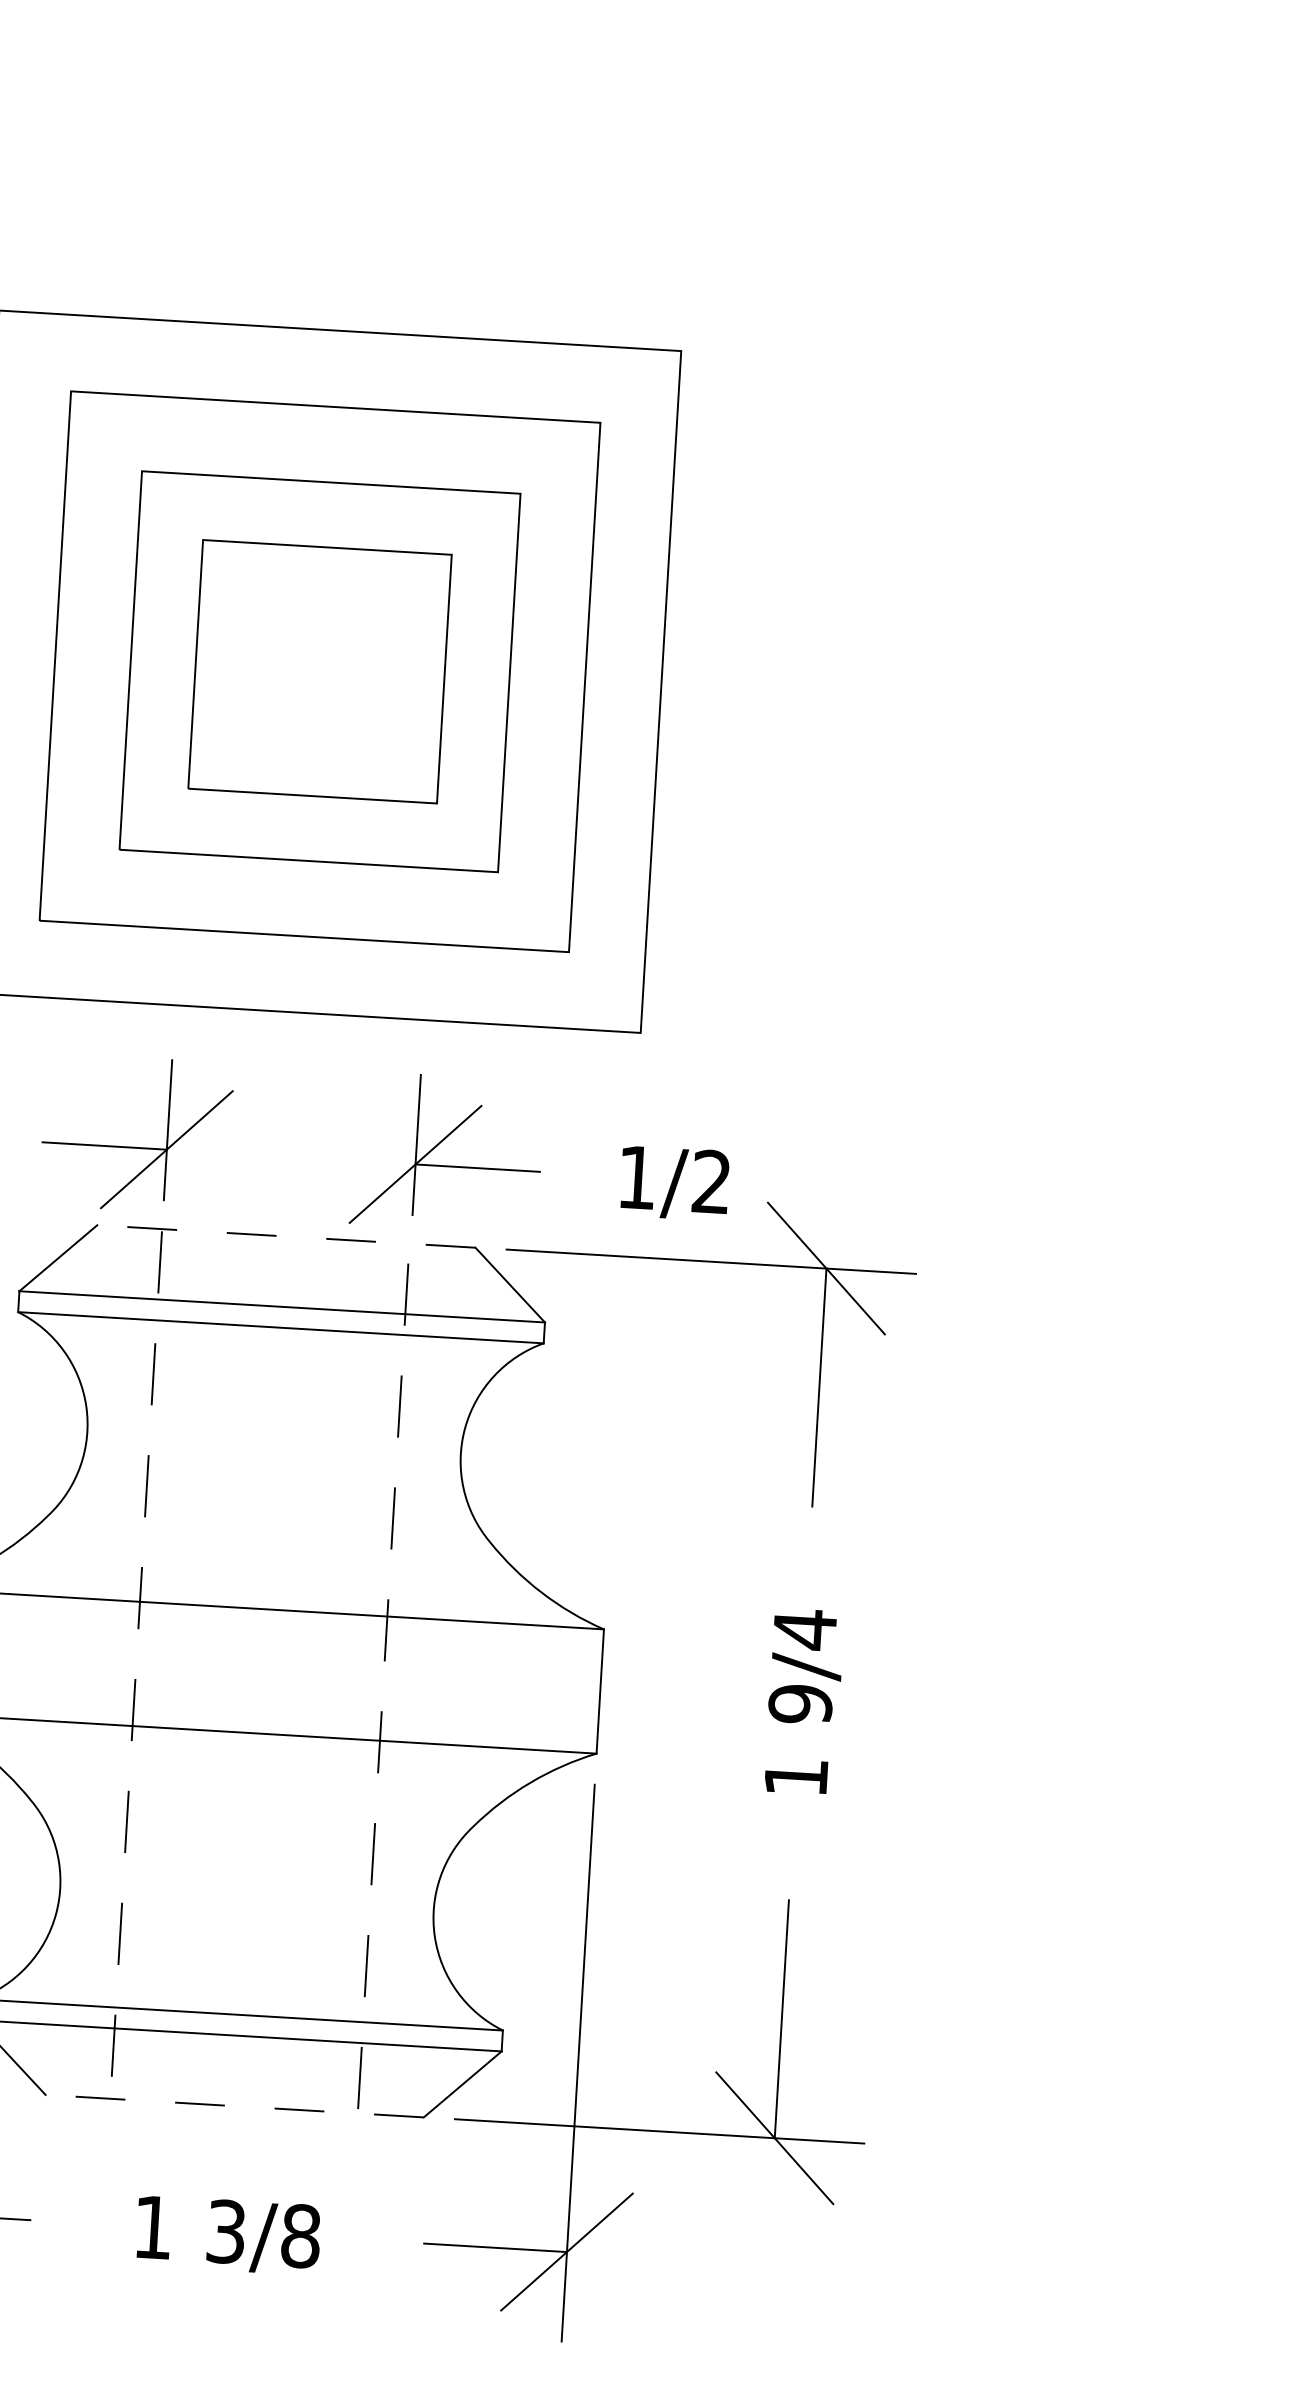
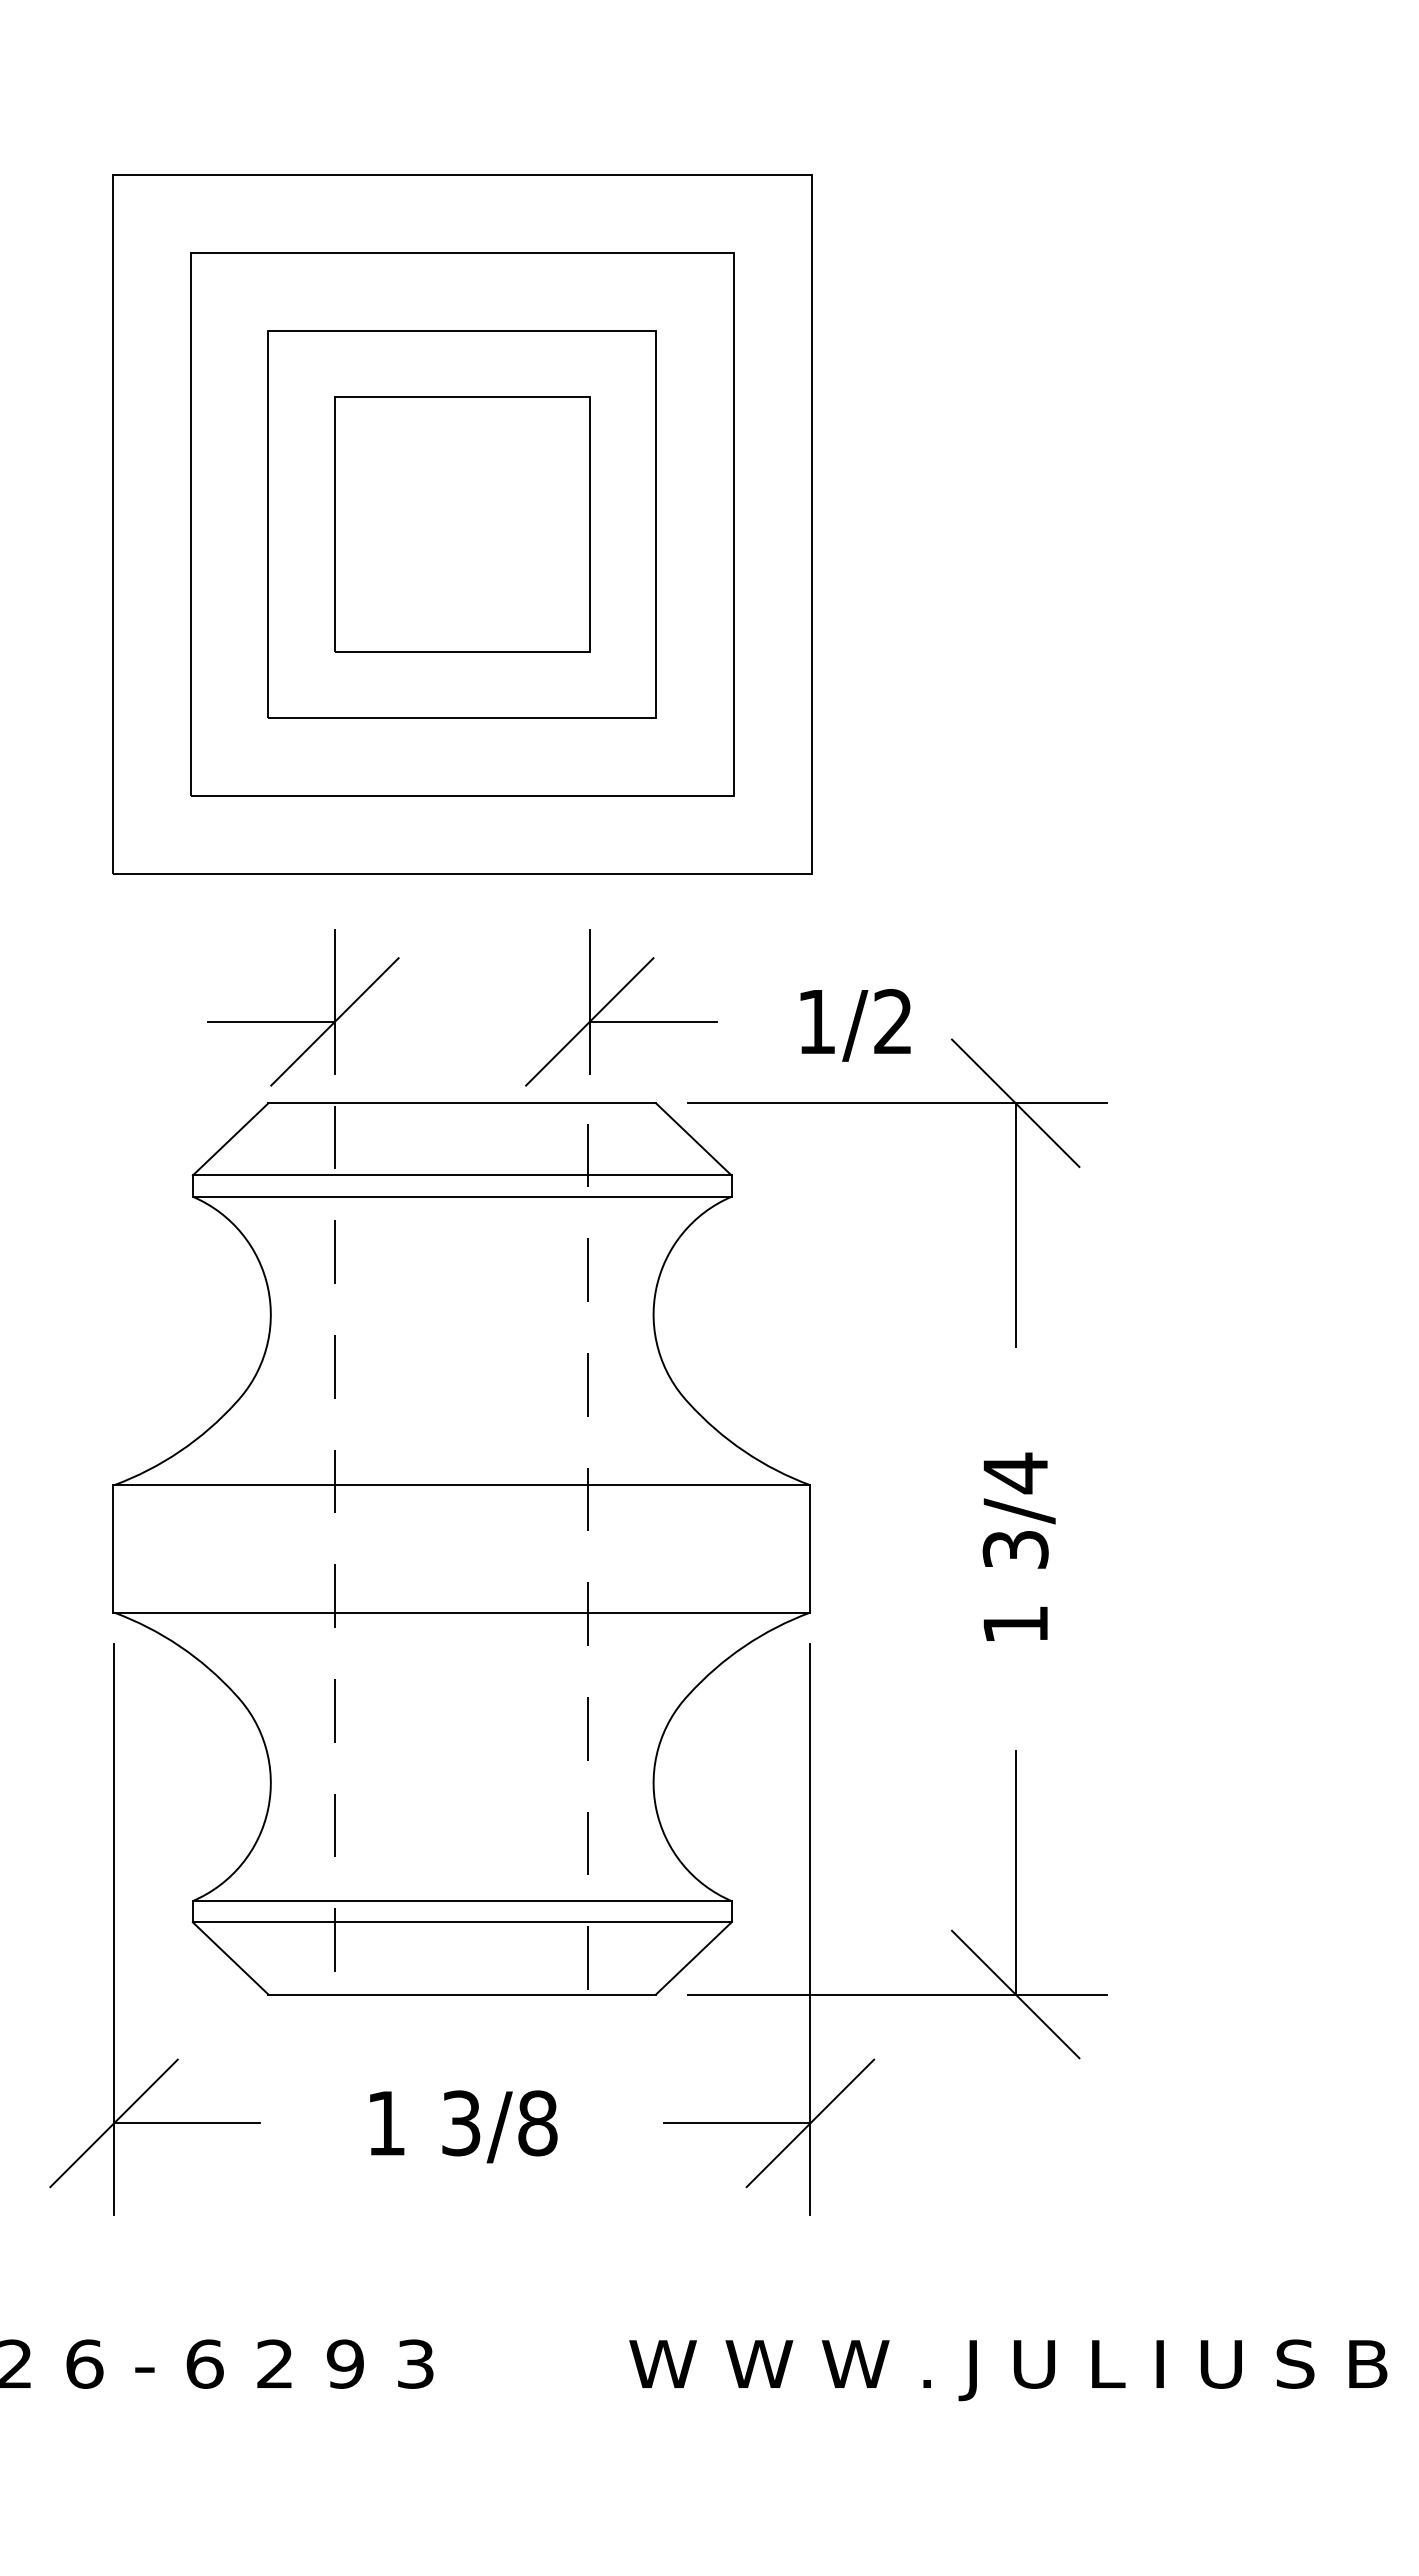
line: (286, 1236) -> (462, 1103), dashed -> solid
text: (800, 1703) -> (1015, 1549), 9/4 -> 3/4
line: (234, 2106) -> (462, 1994), dashed -> solid

